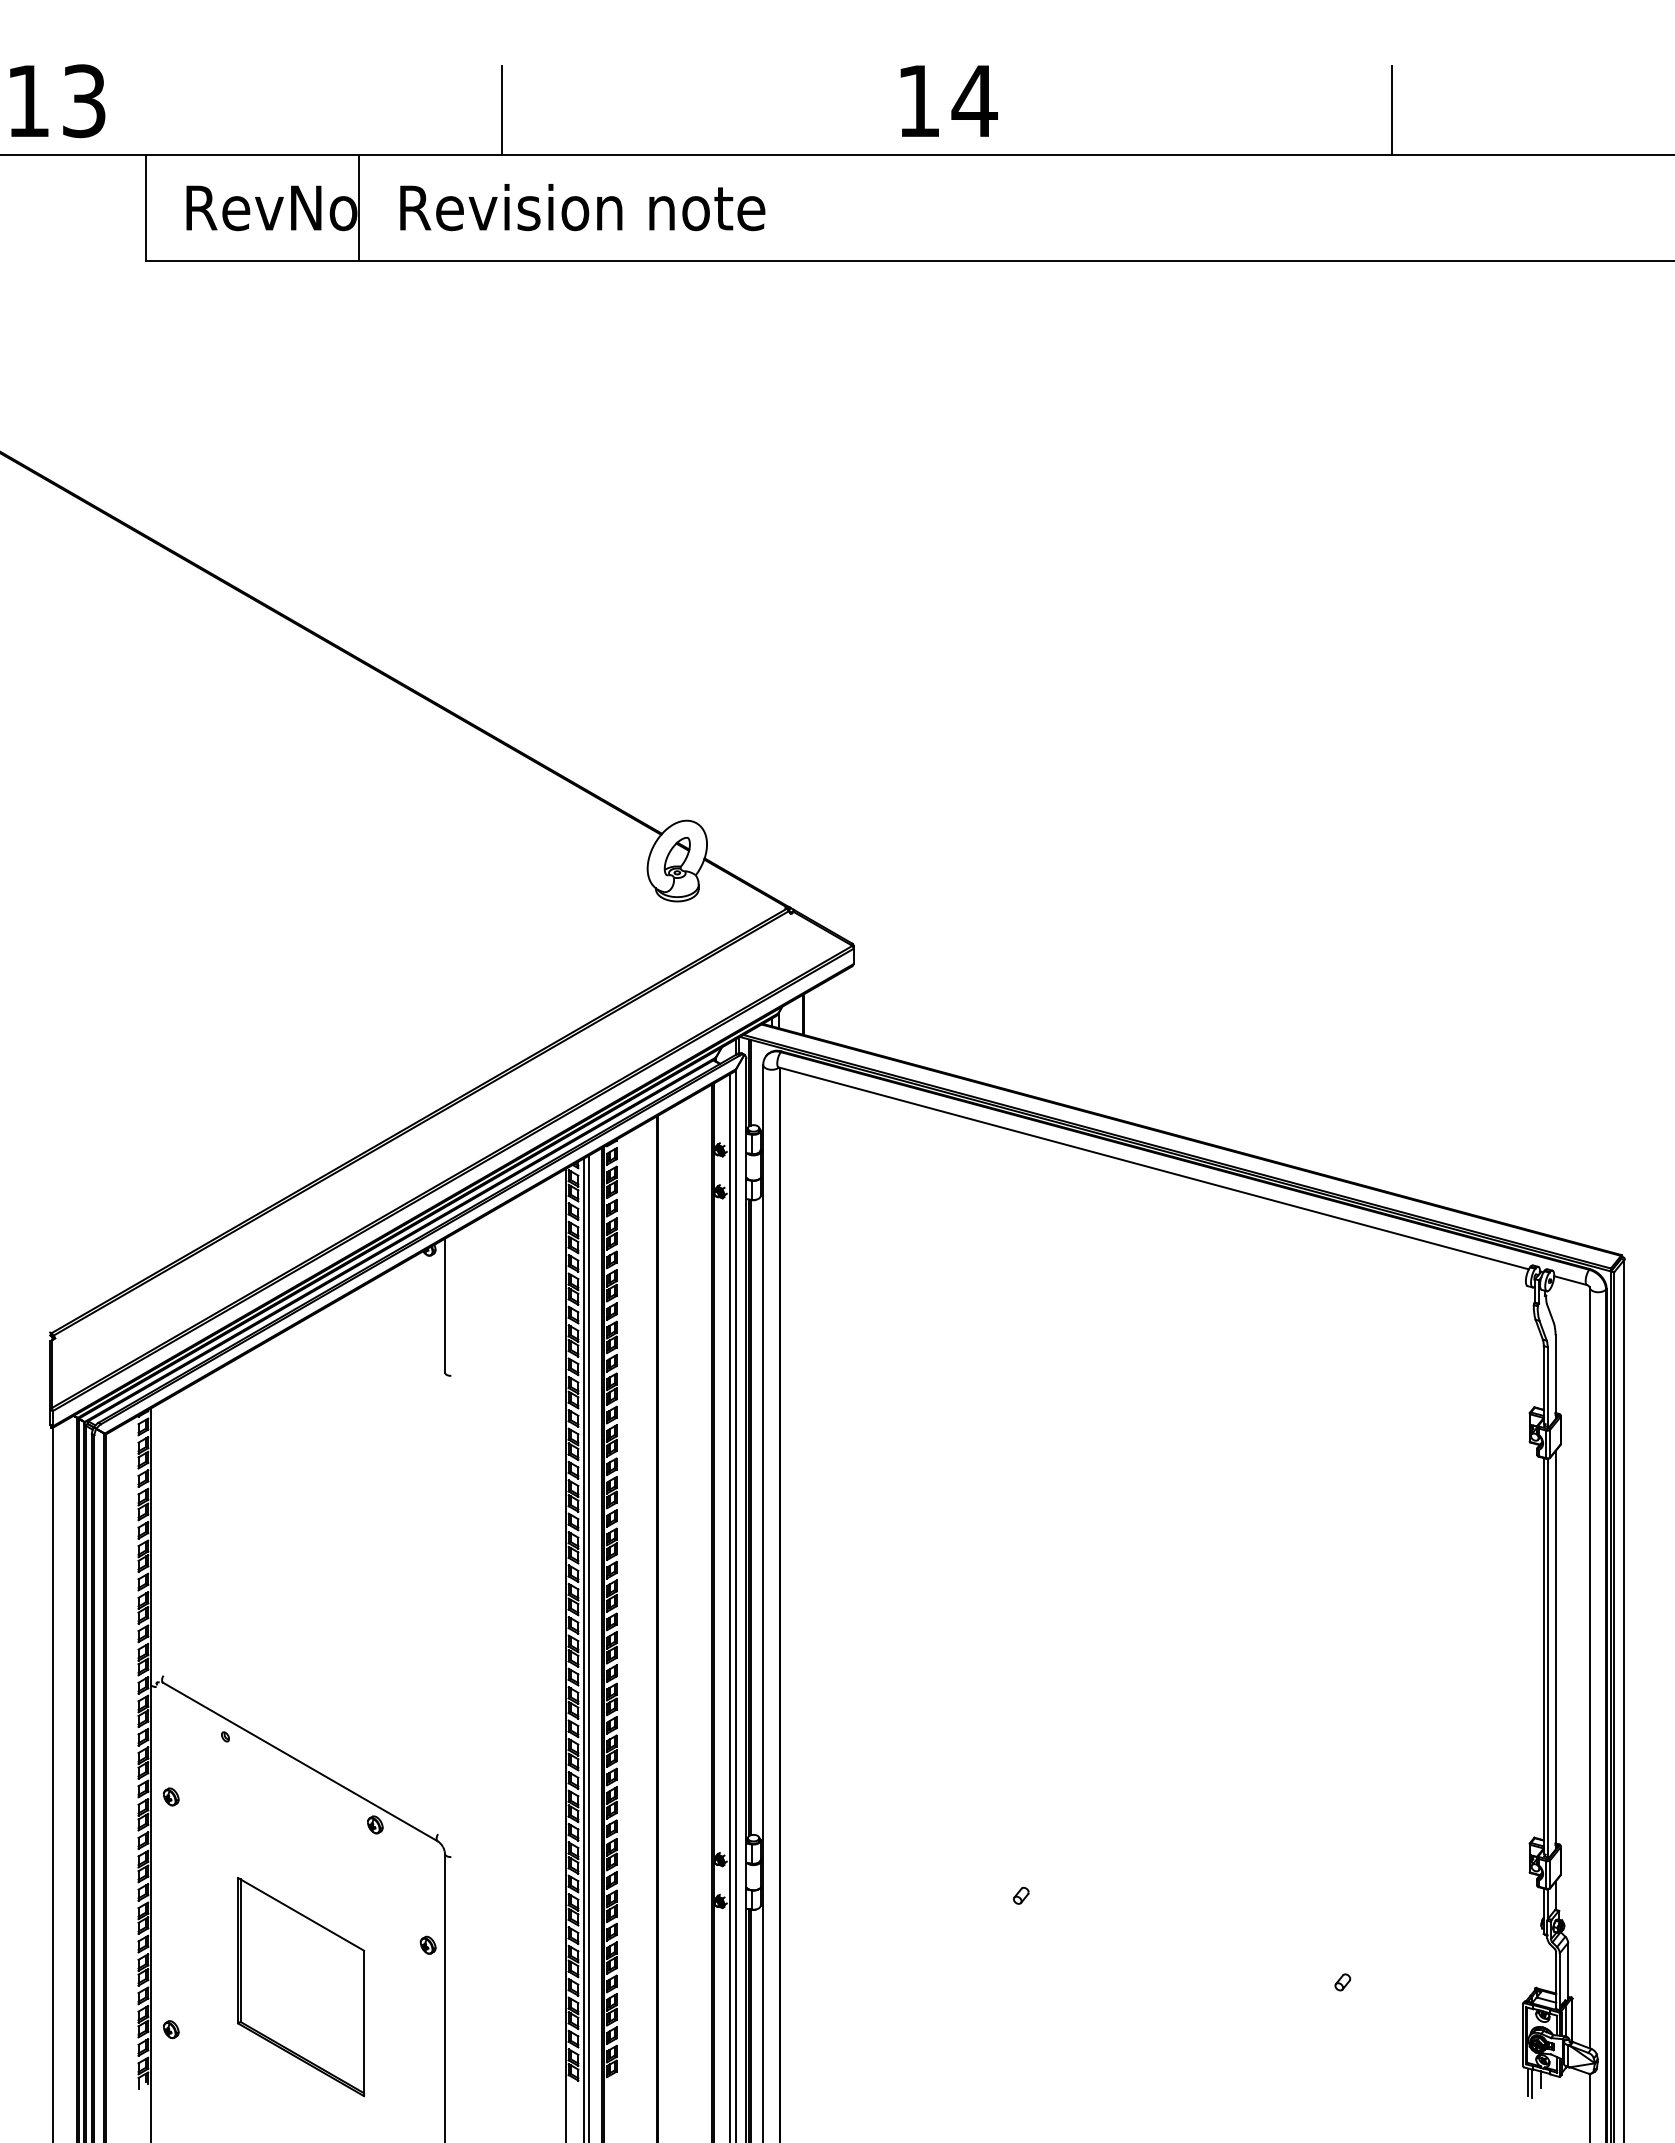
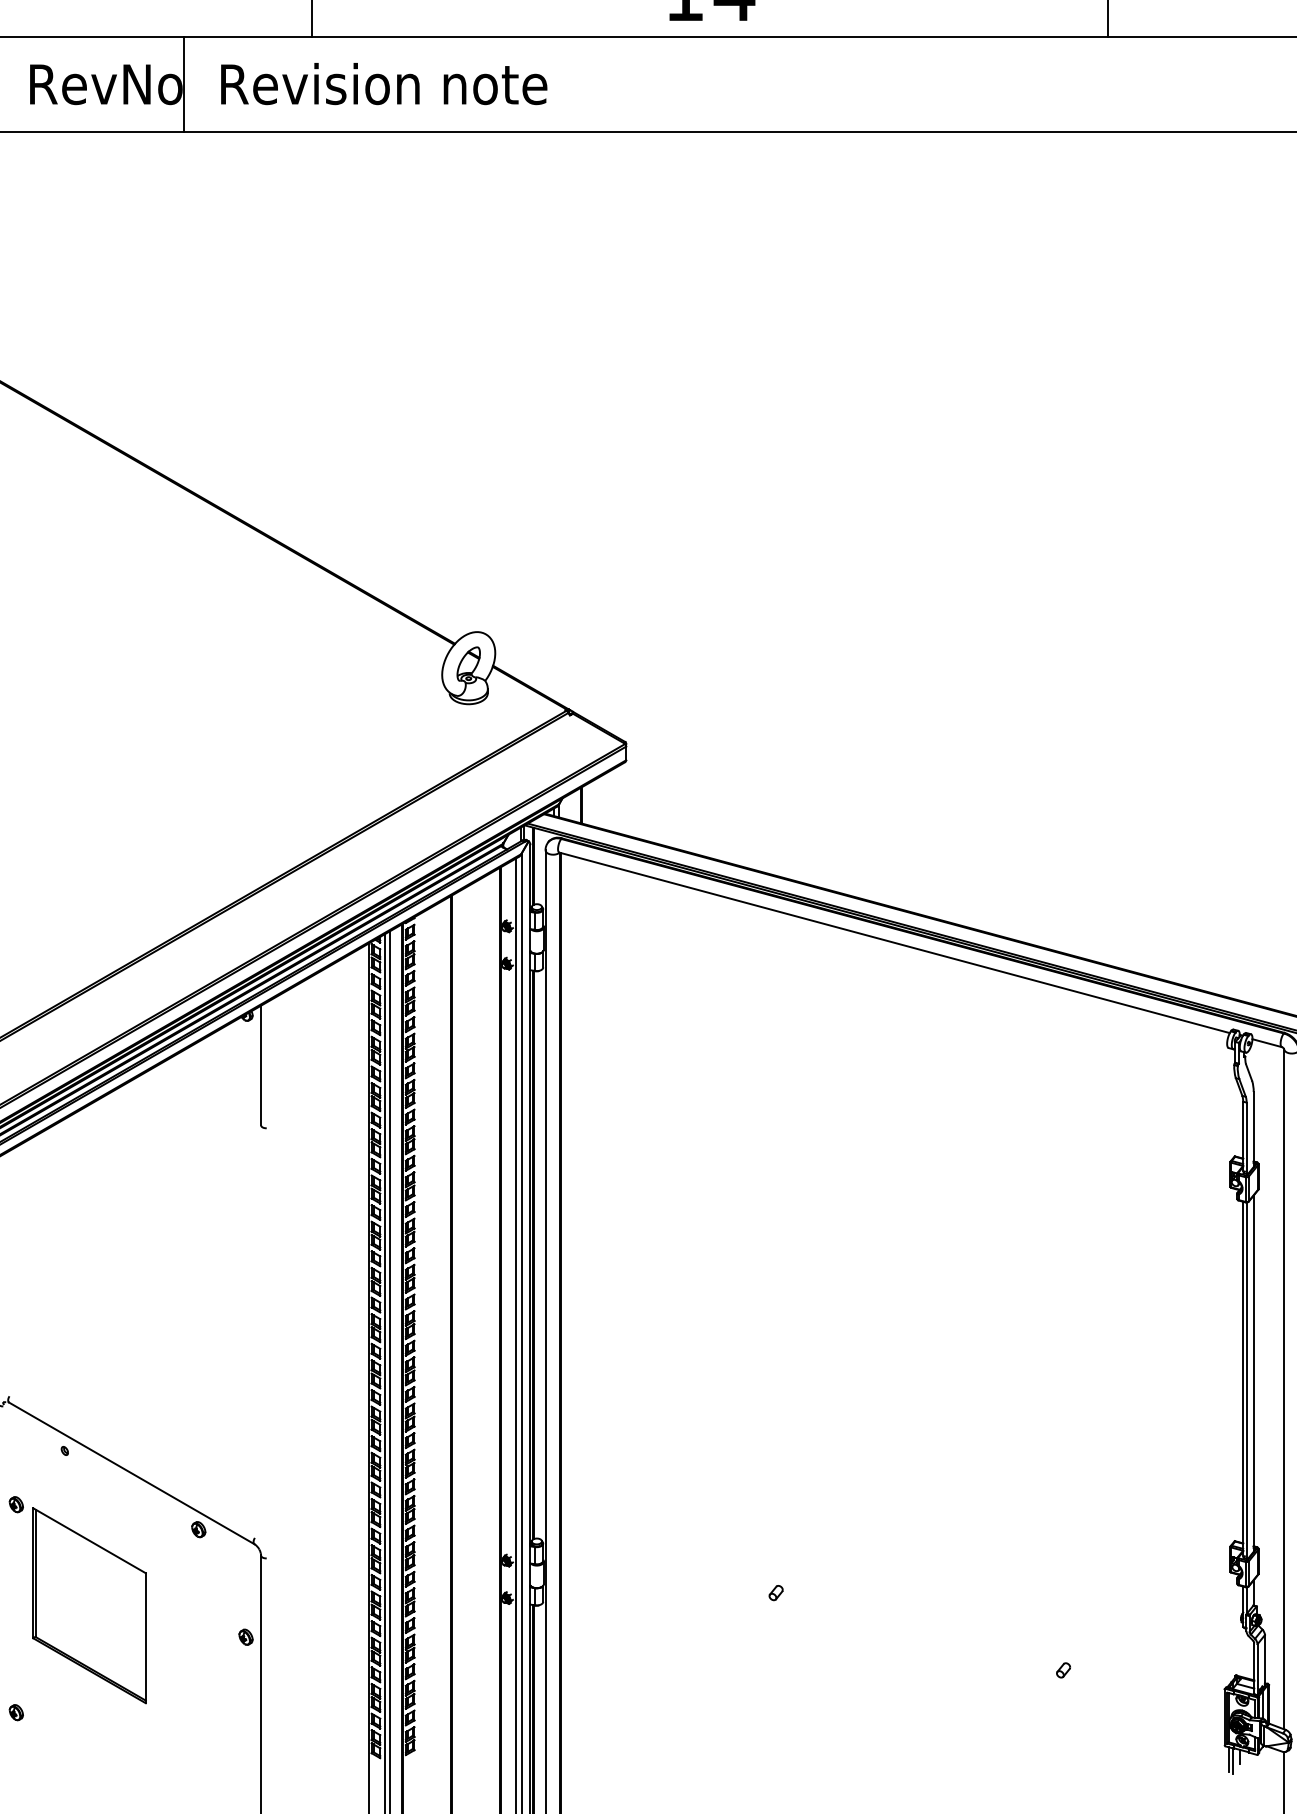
part: (301, 1987) -> (89, 1606), moved

